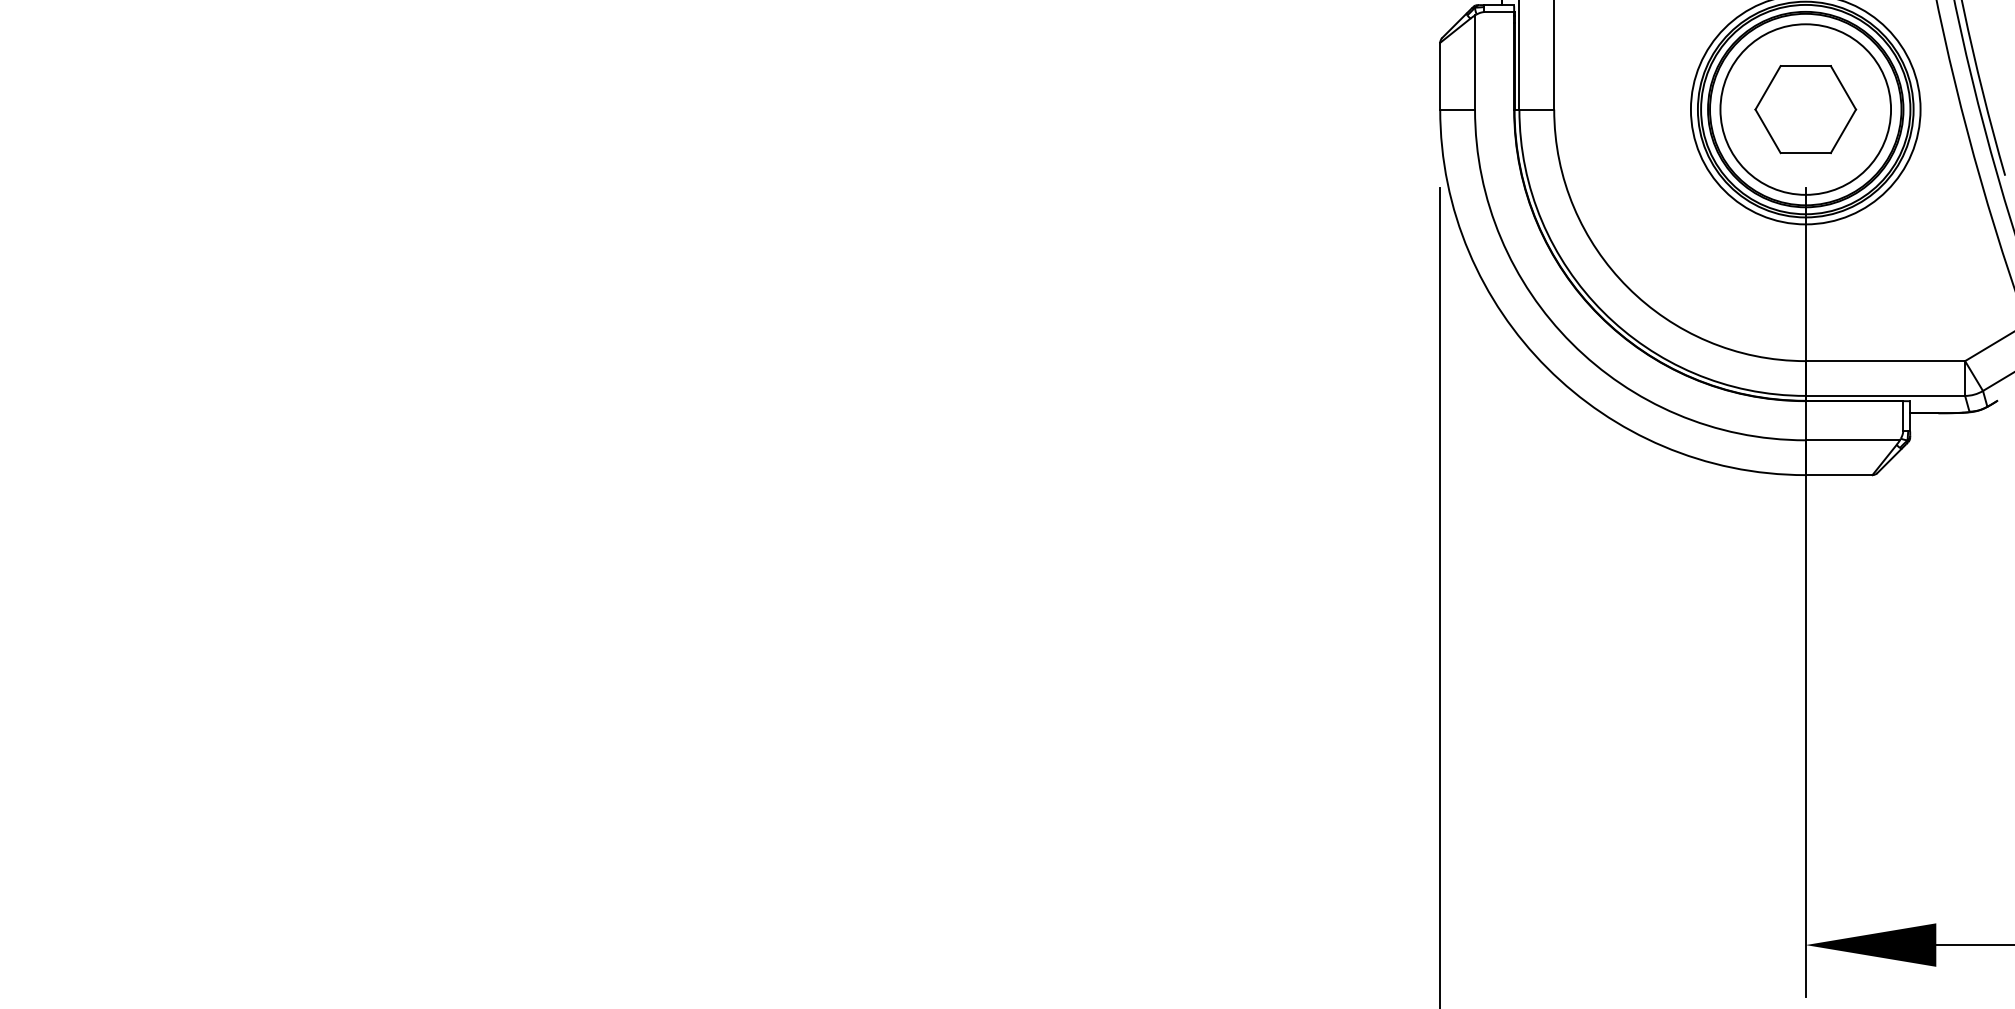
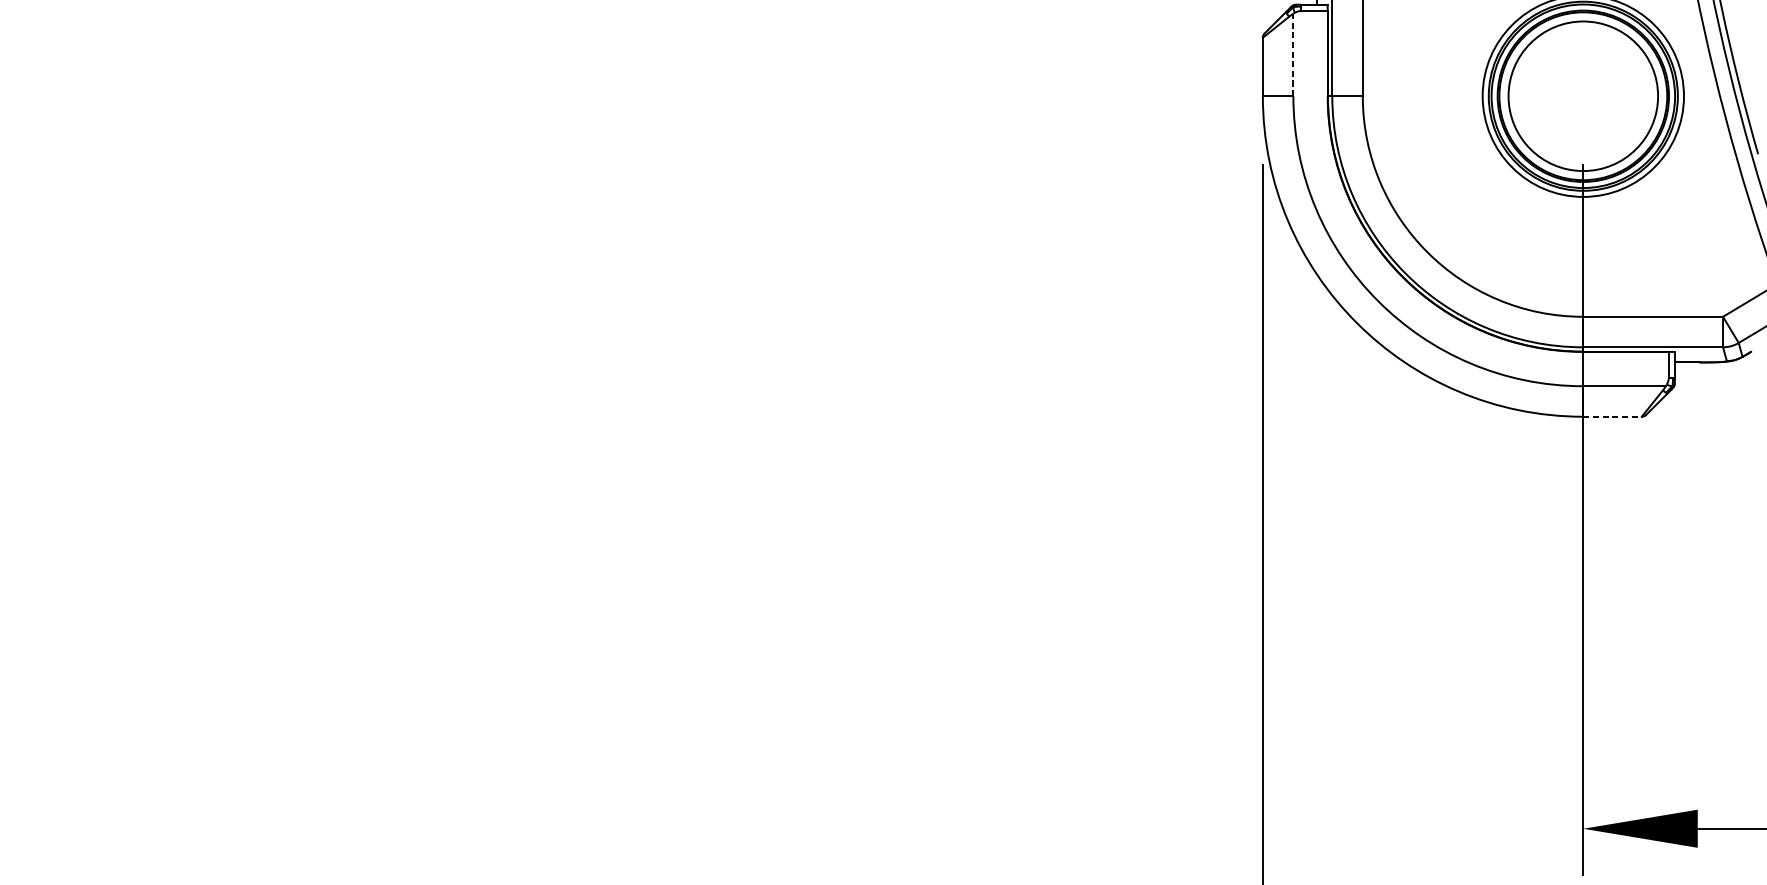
line: (1475, 61) -> (1293, 54), solid -> dashed
part: (1805, 109) -> (1583, 96), removed
line: (1839, 475) -> (1612, 417), solid -> dashed

